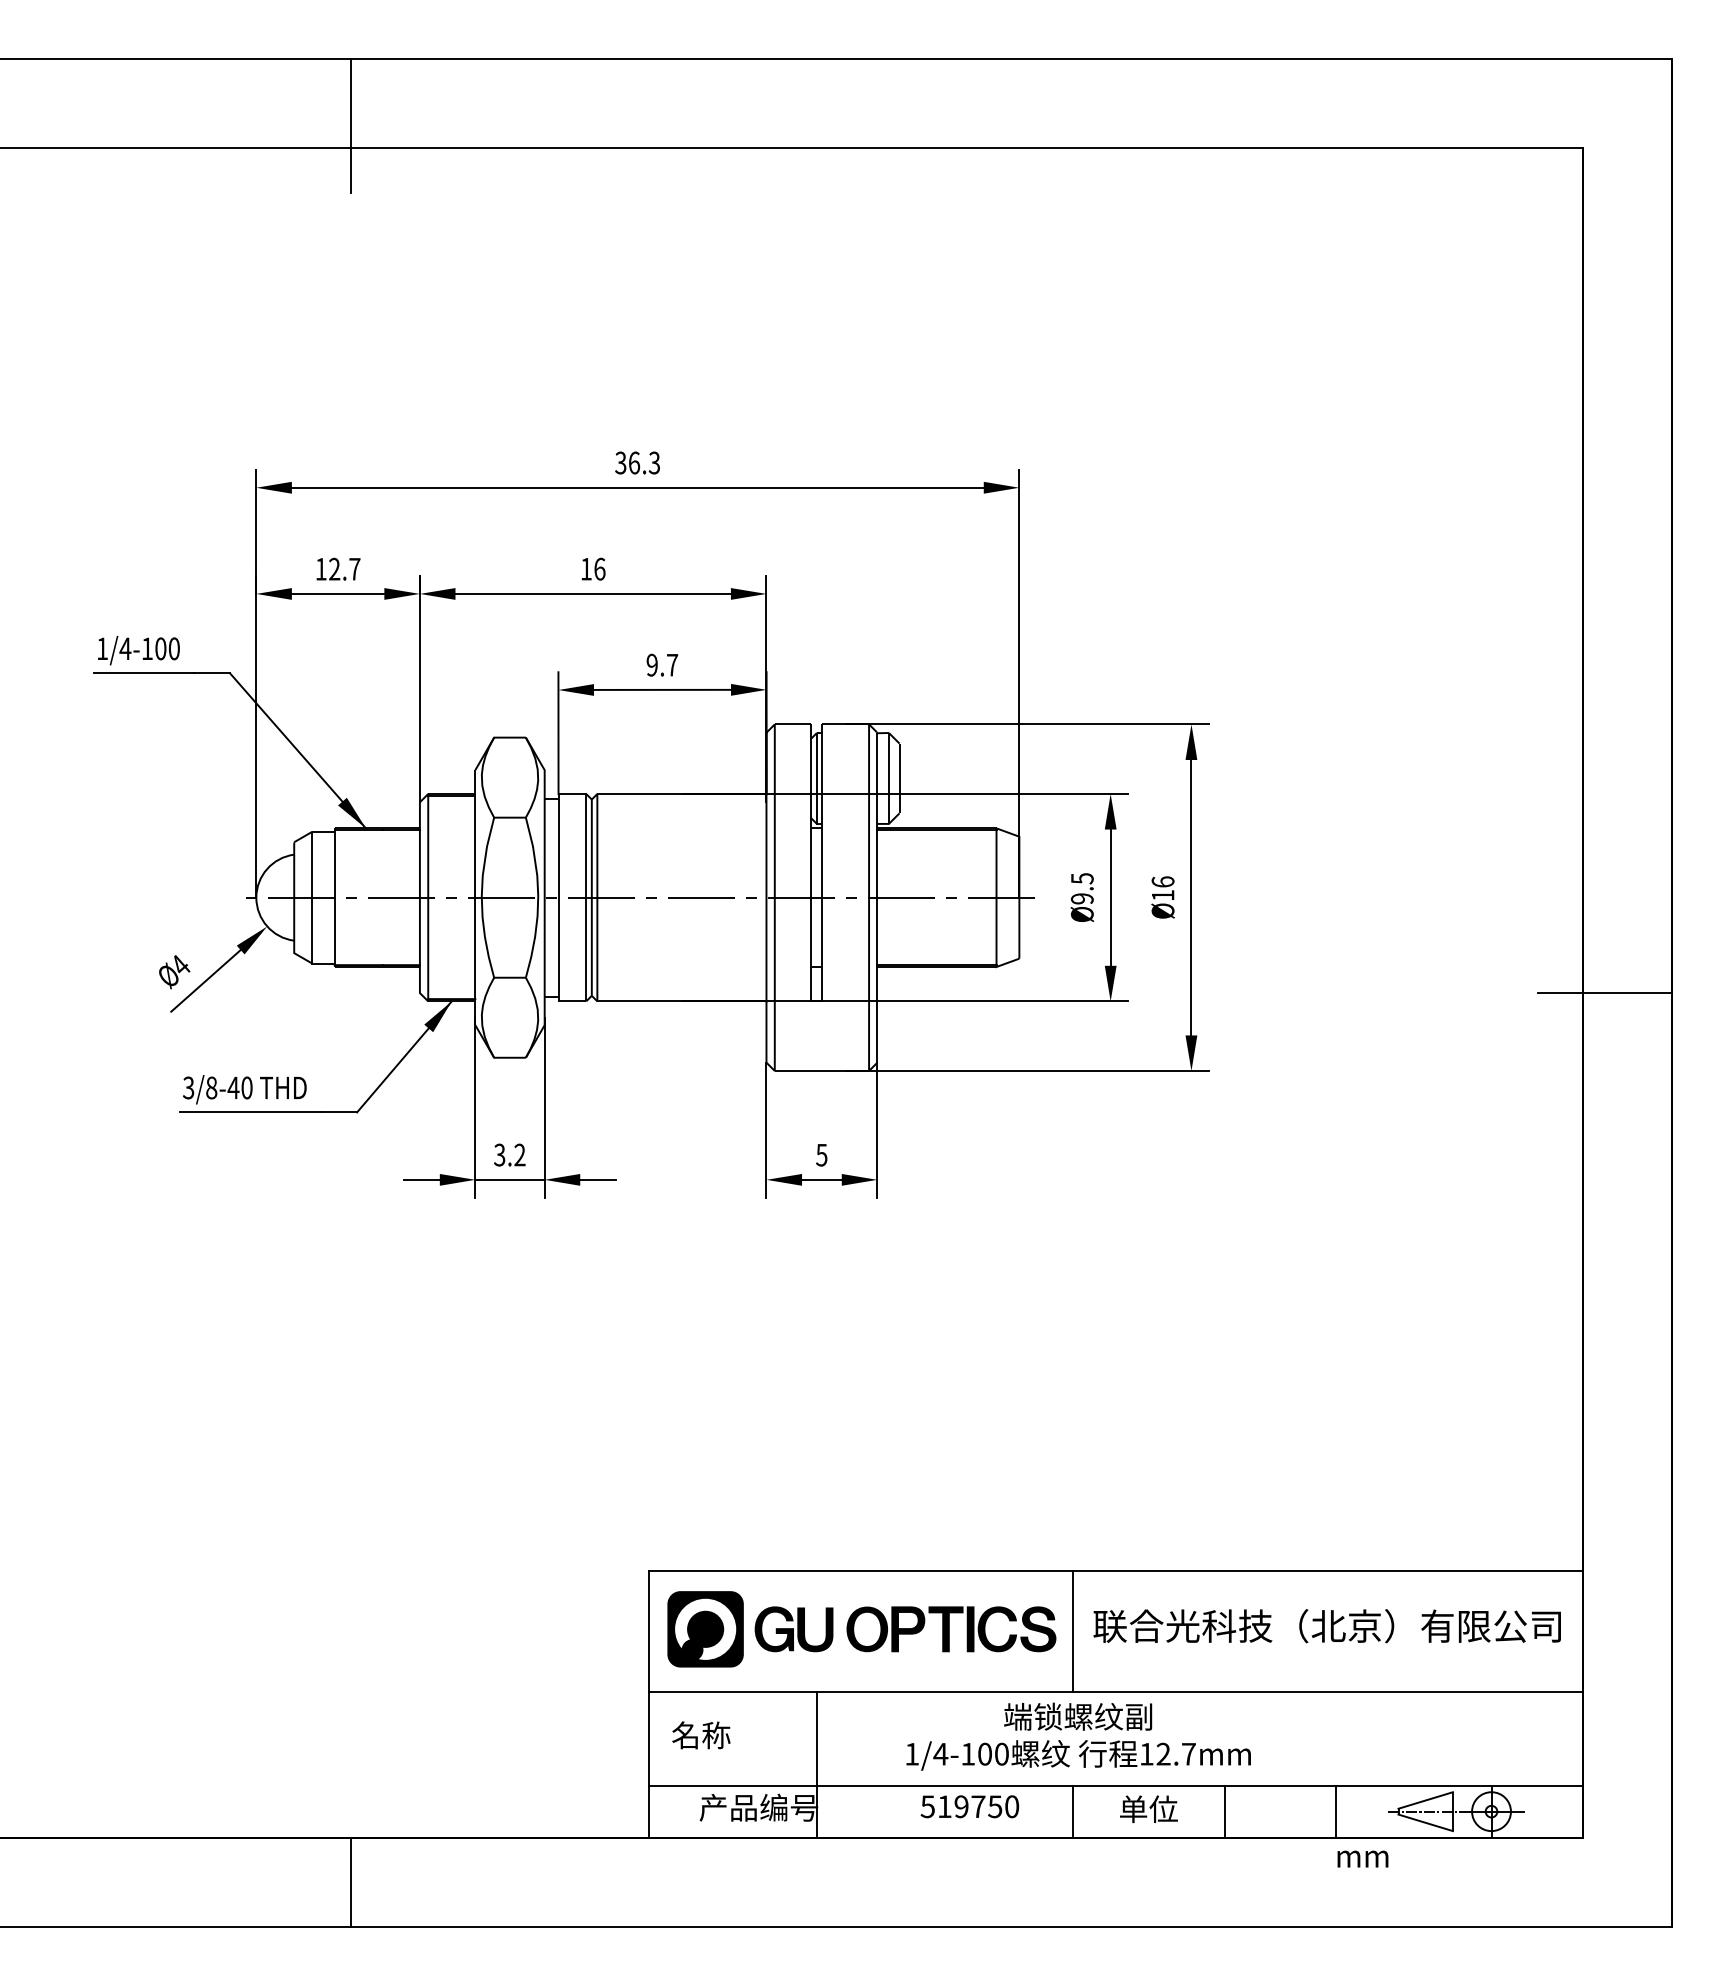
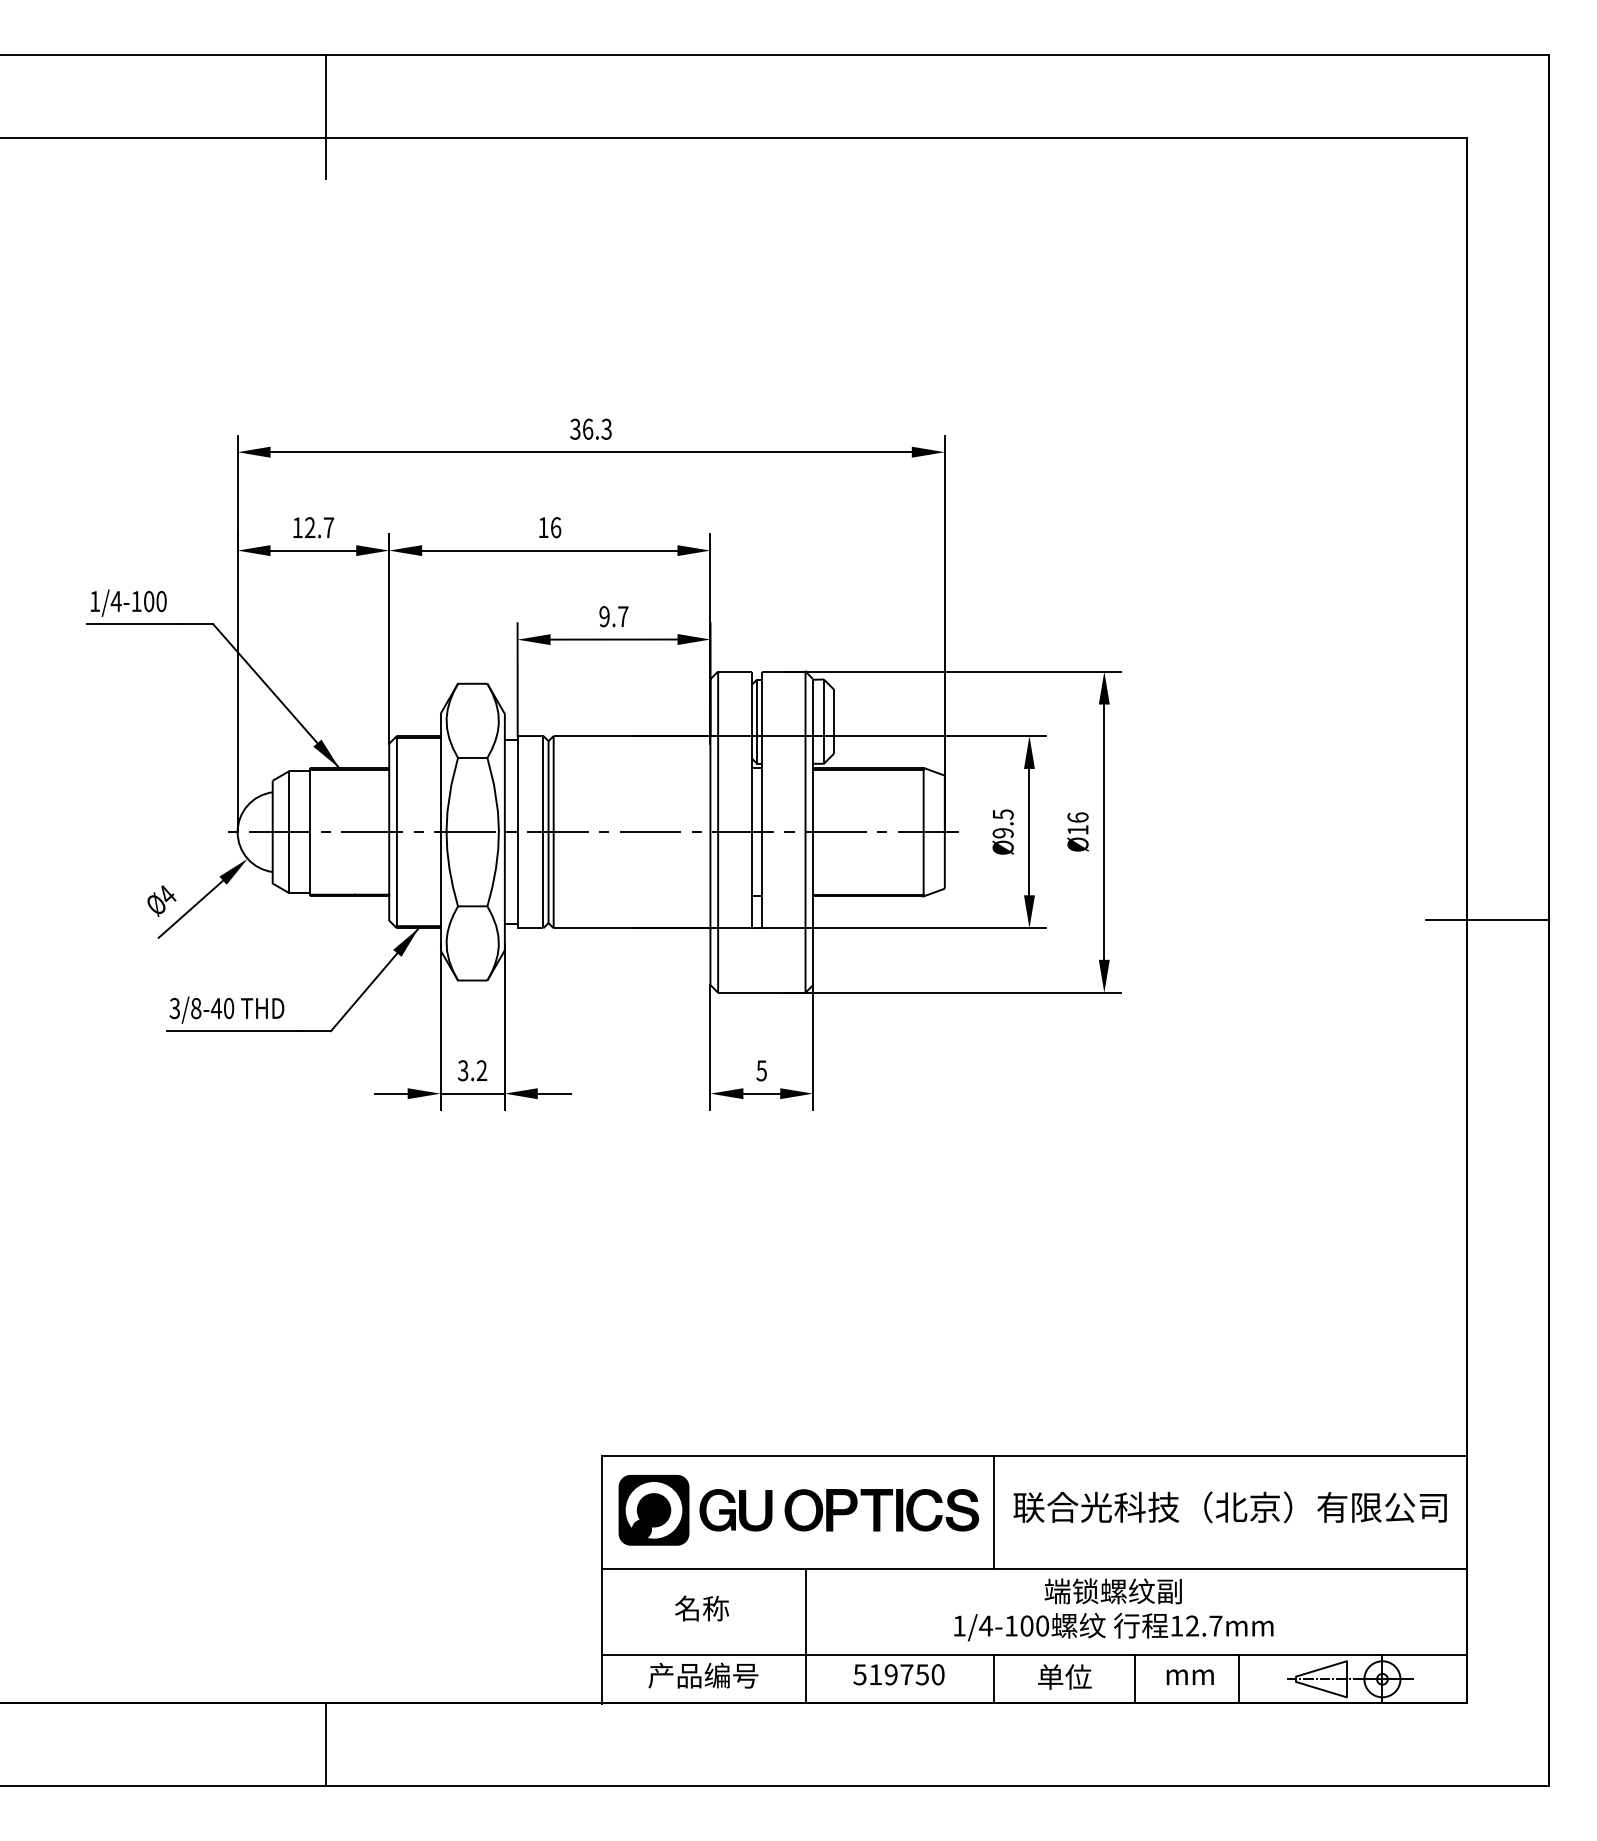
text: (700, 1735) -> (701, 1608), moved
text: (1078, 1736) -> (1113, 1609), moved
line: (817, 1764) -> (805, 1635), moved
text: (1362, 1858) -> (1189, 1676), moved

